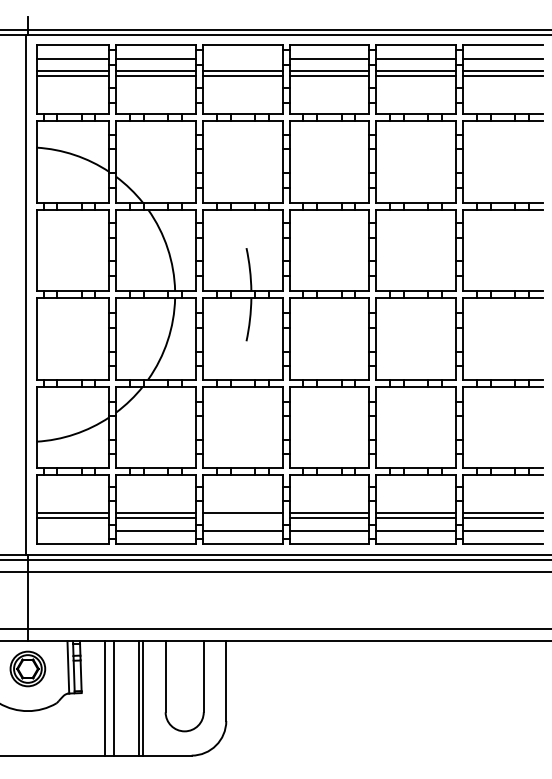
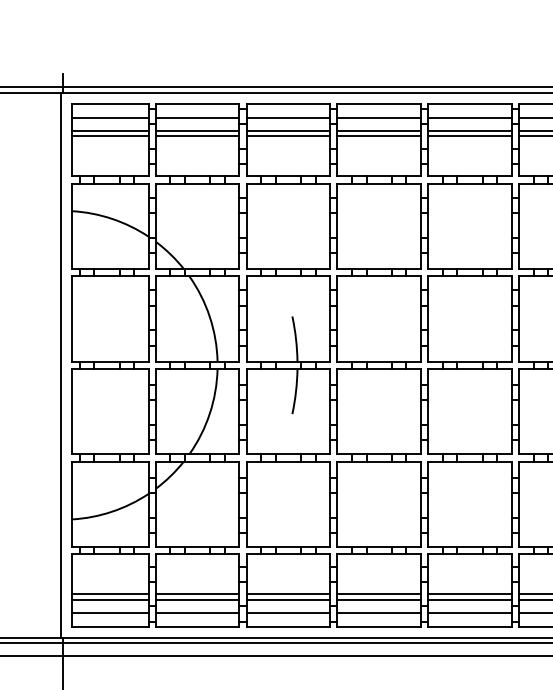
line: (242, 58) -> (288, 117), added
line: (242, 518) -> (288, 599), added
line: (72, 530) -> (109, 612), added

